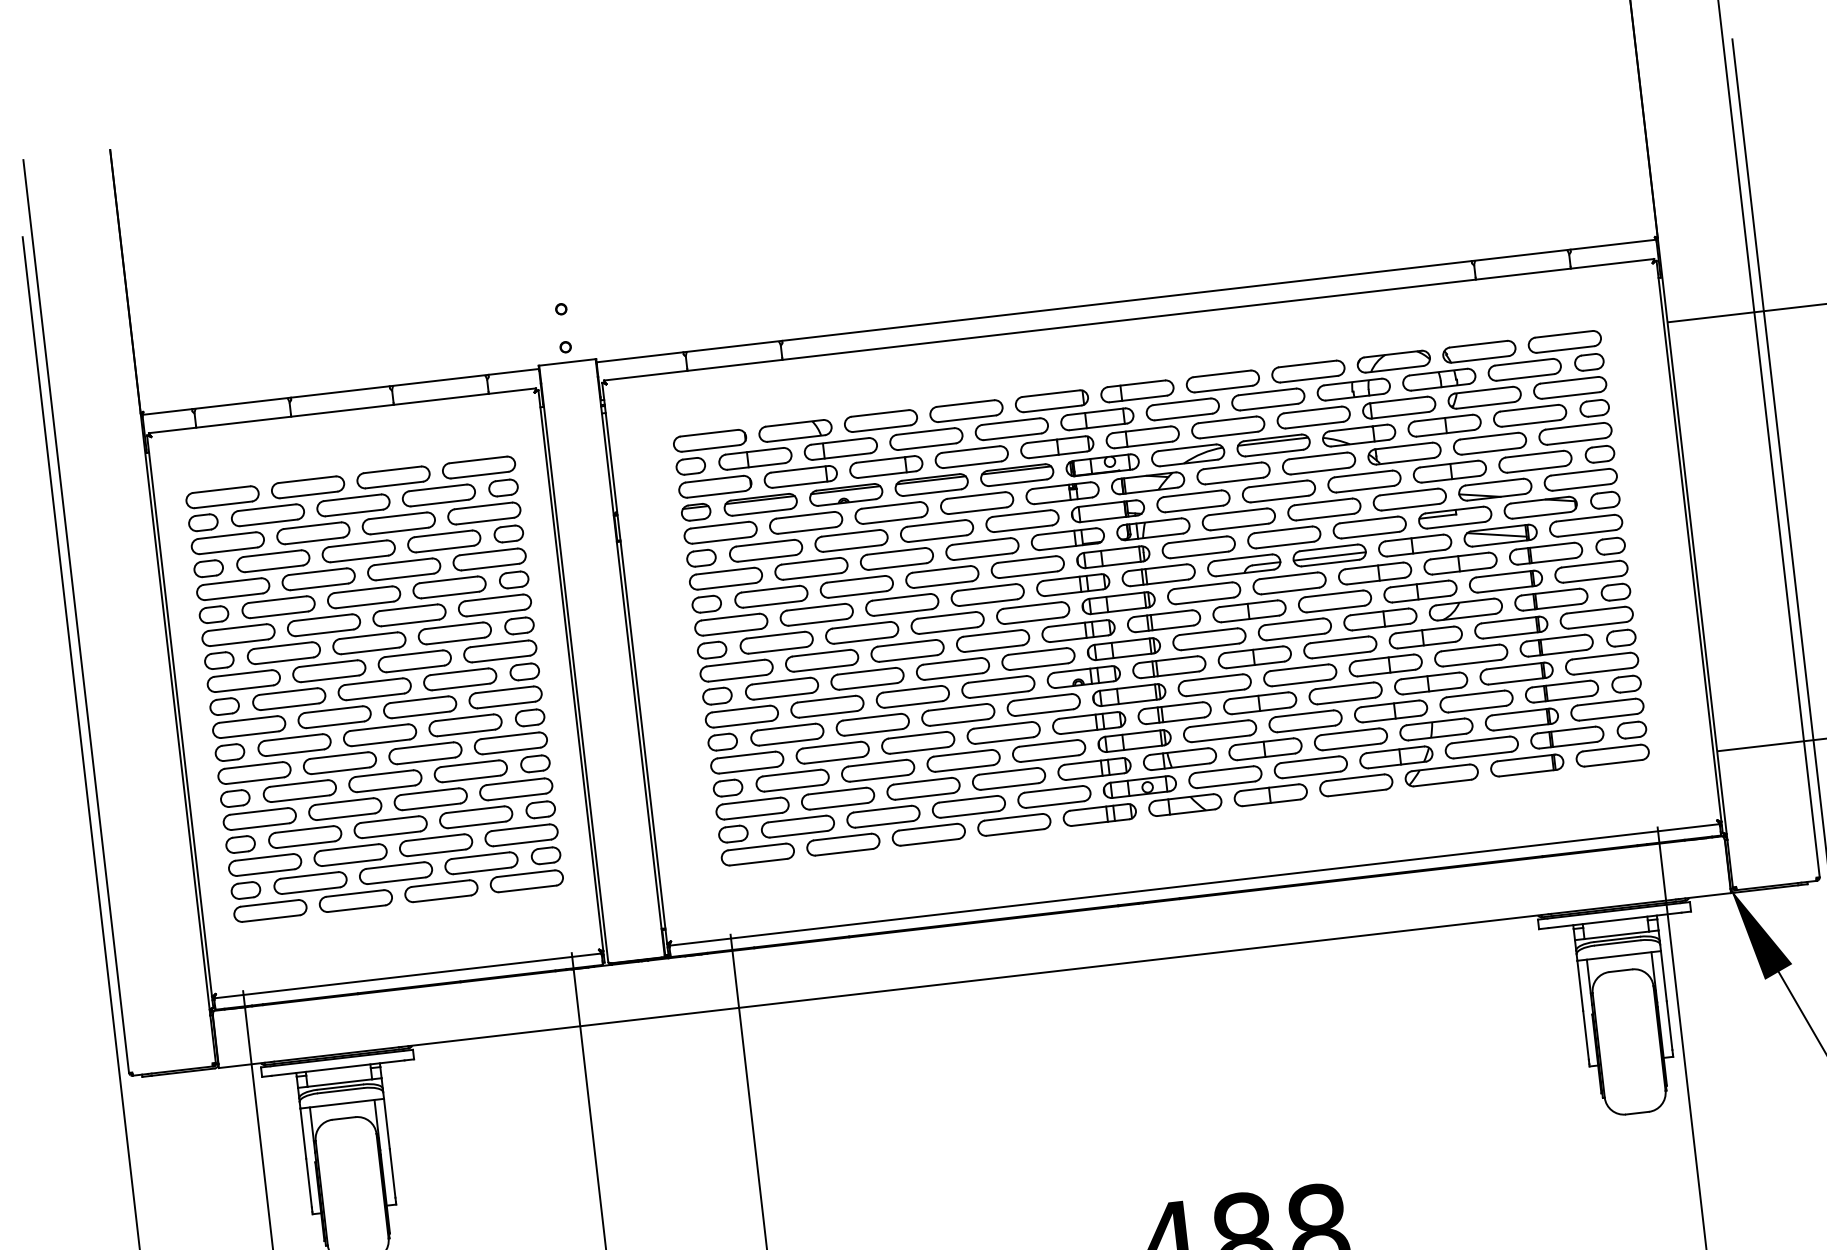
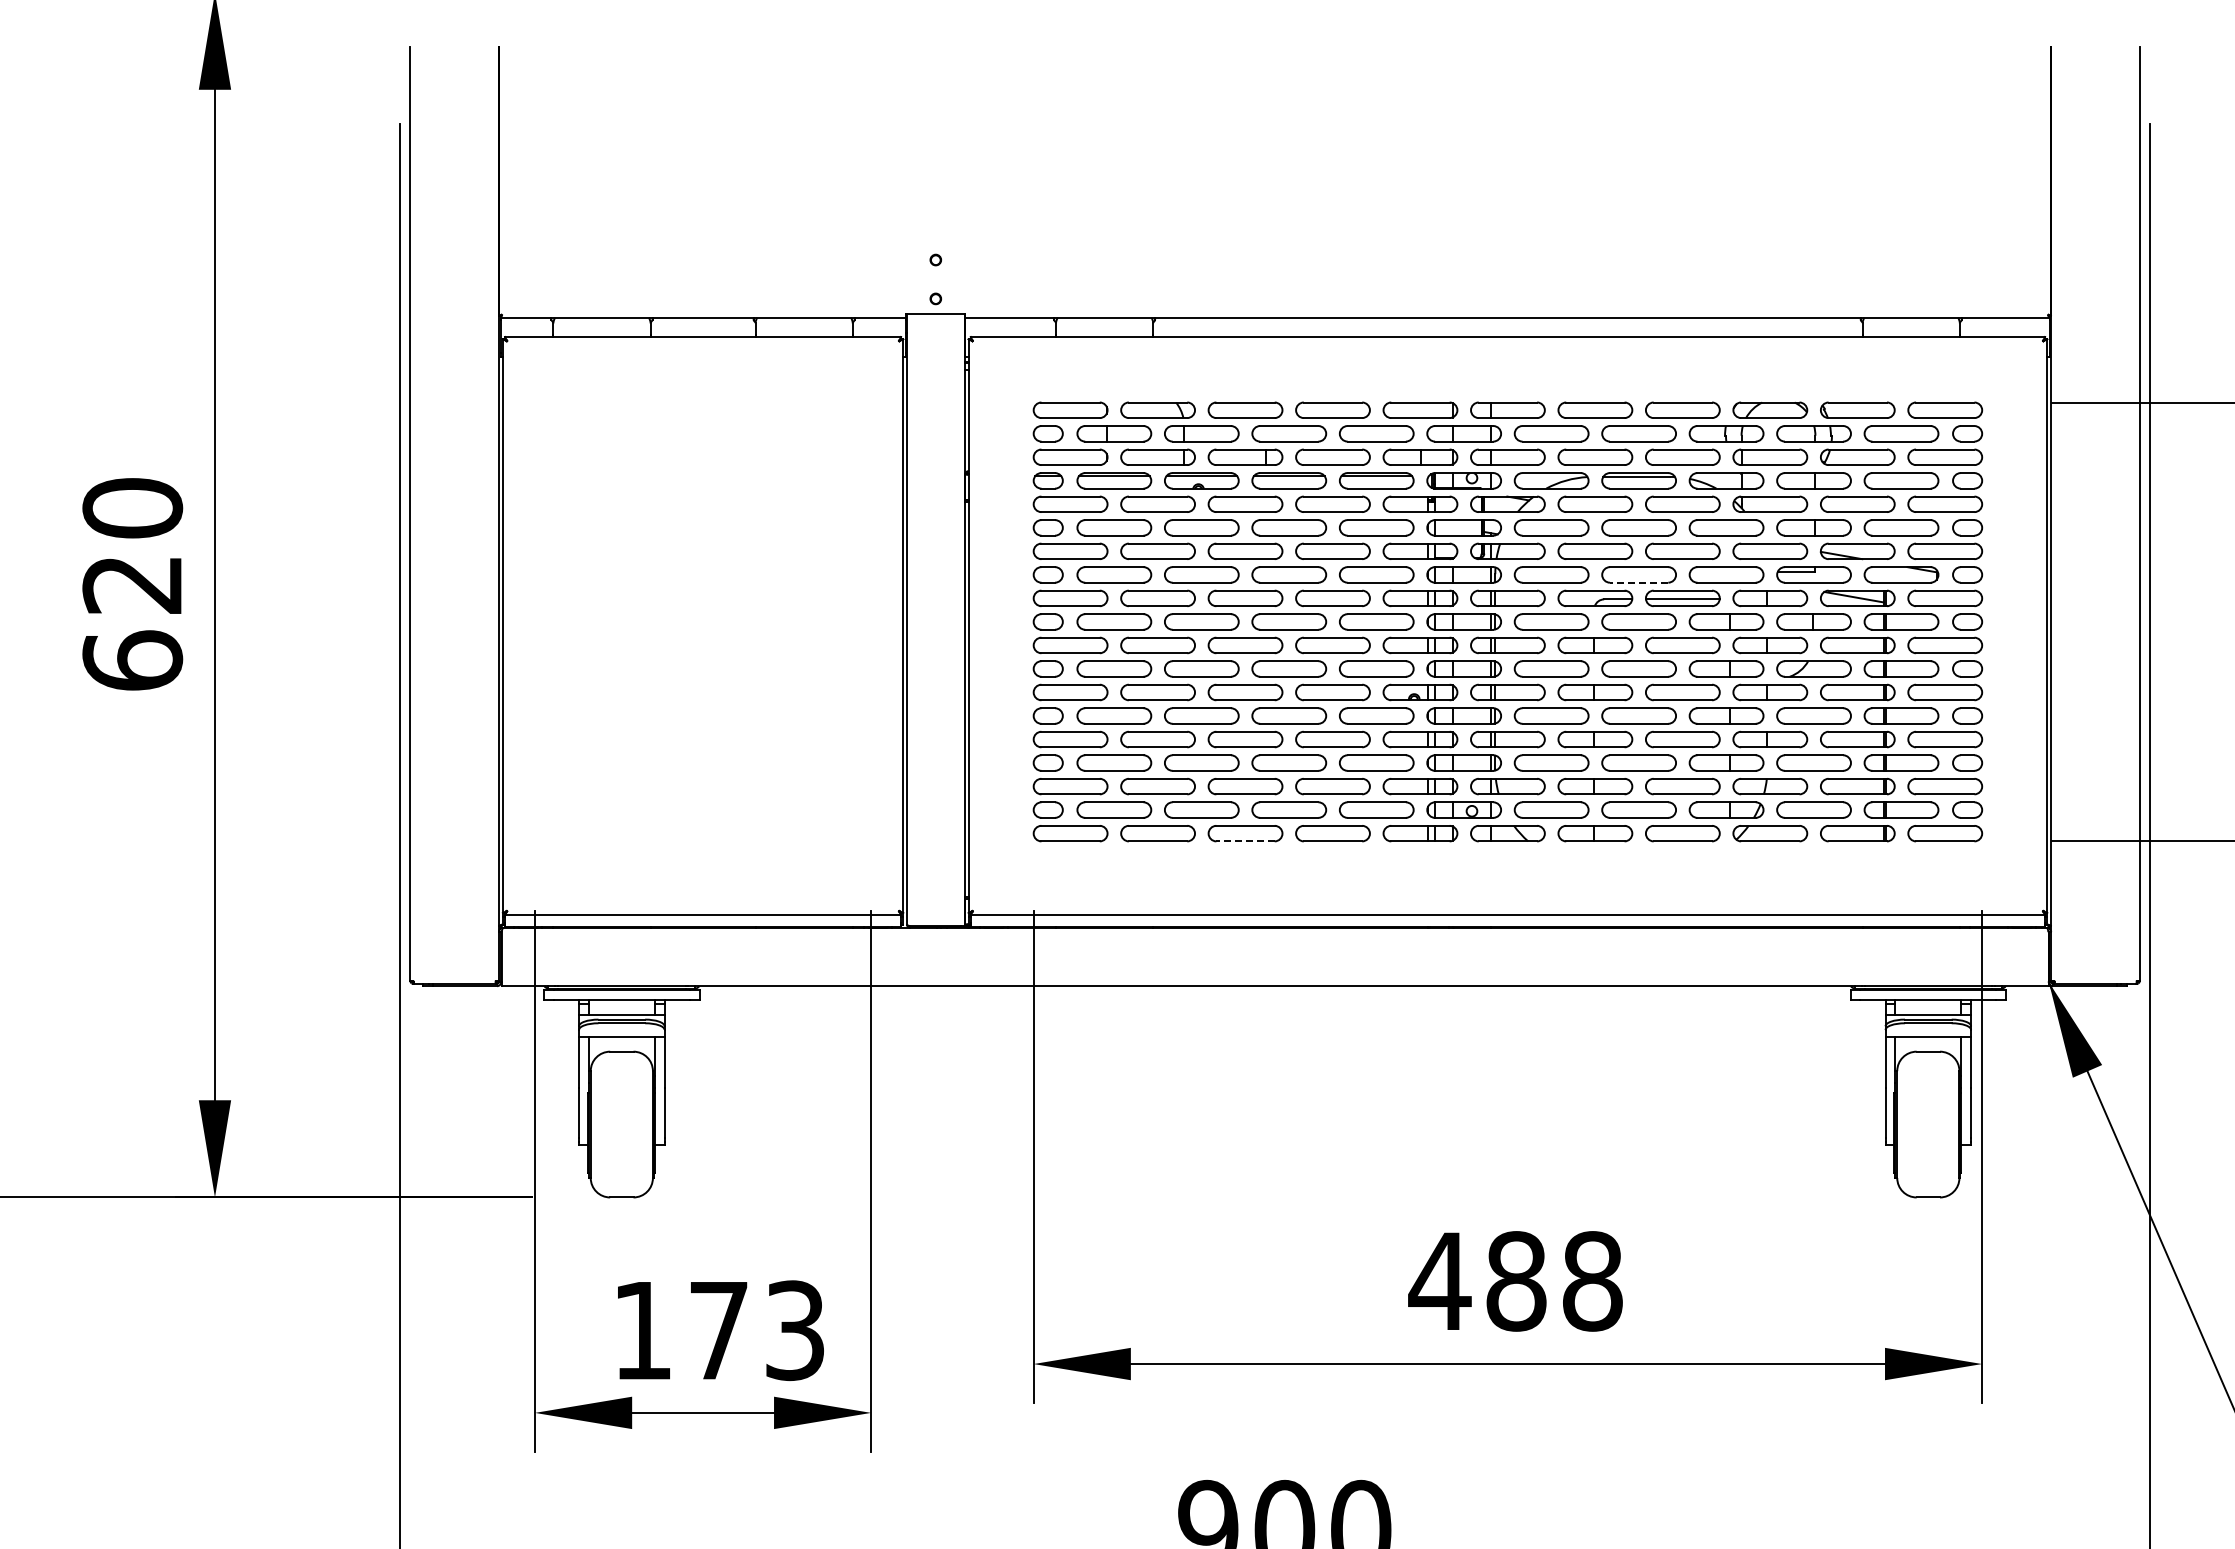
line: (1284, 544) -> (1638, 582), solid -> dashed
part: (375, 688) -> (703, 621), removed
line: (929, 842) -> (1245, 841), solid -> dashed

